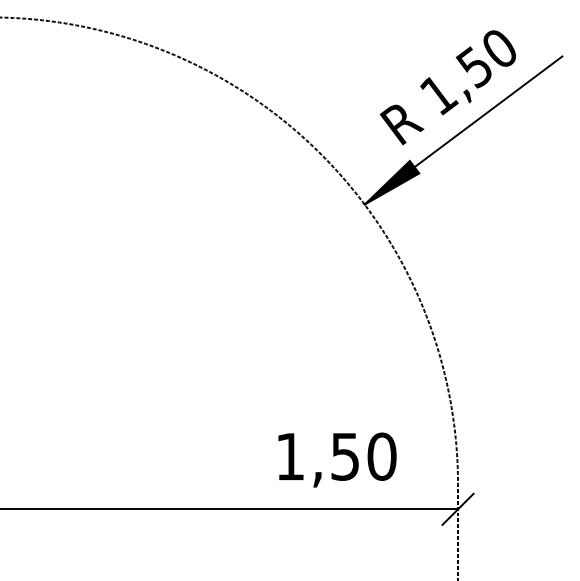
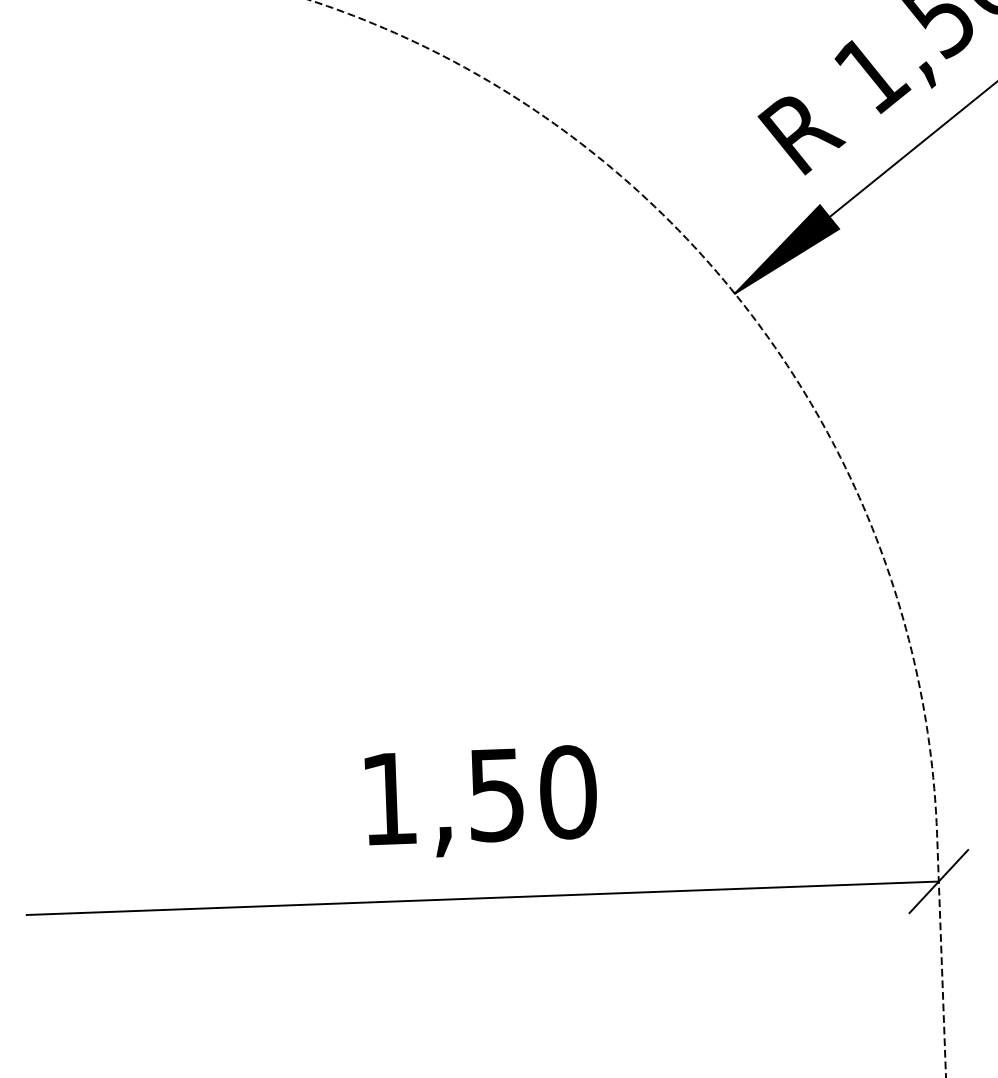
text: (337, 459) -> (481, 800), moved

